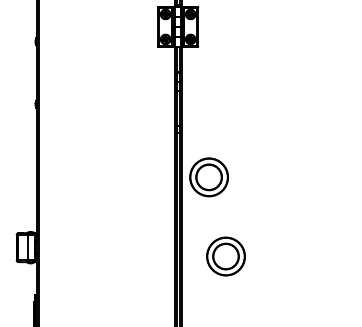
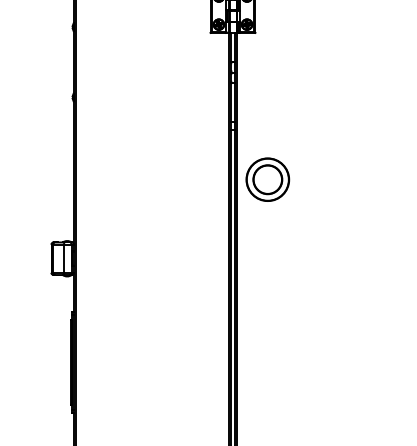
part: (225, 256) -> (286, 268), removed

